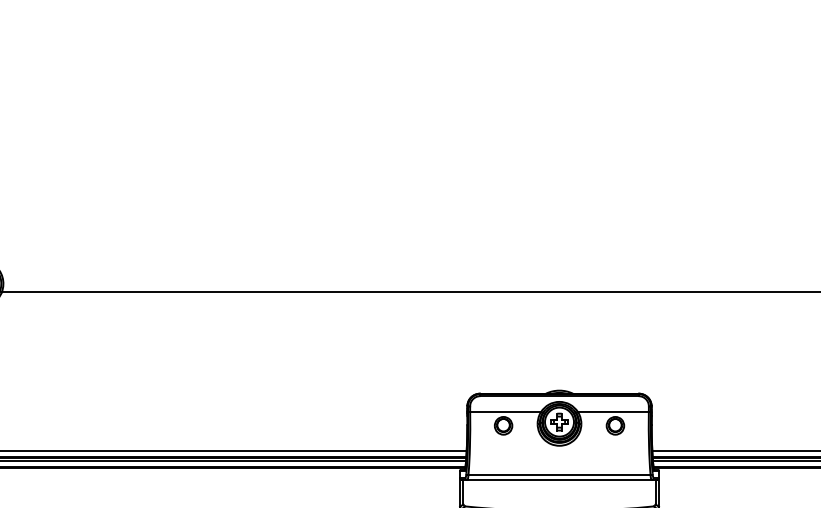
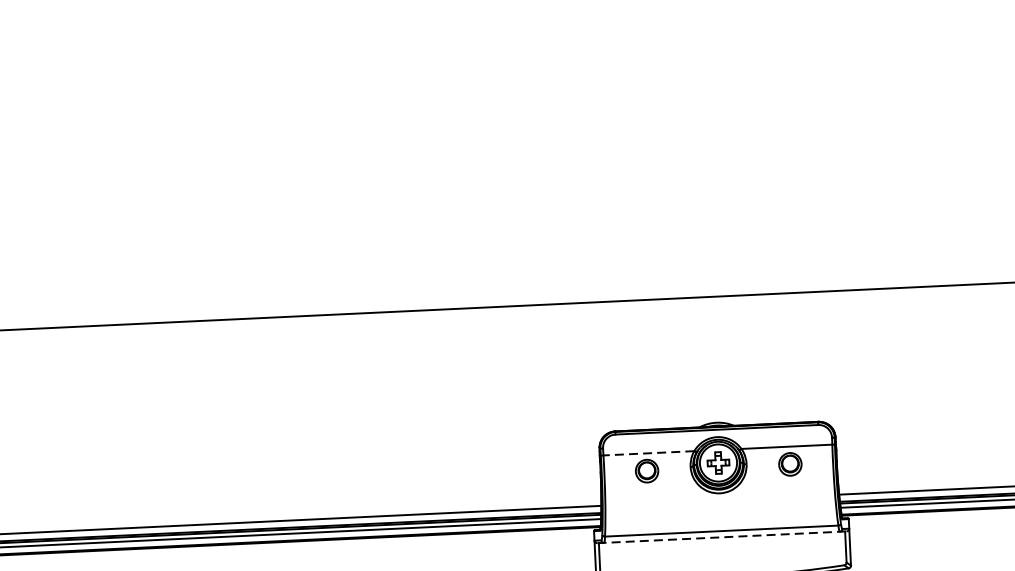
line: (505, 411) -> (648, 452), solid -> dashed
line: (560, 480) -> (723, 537), solid -> dashed

